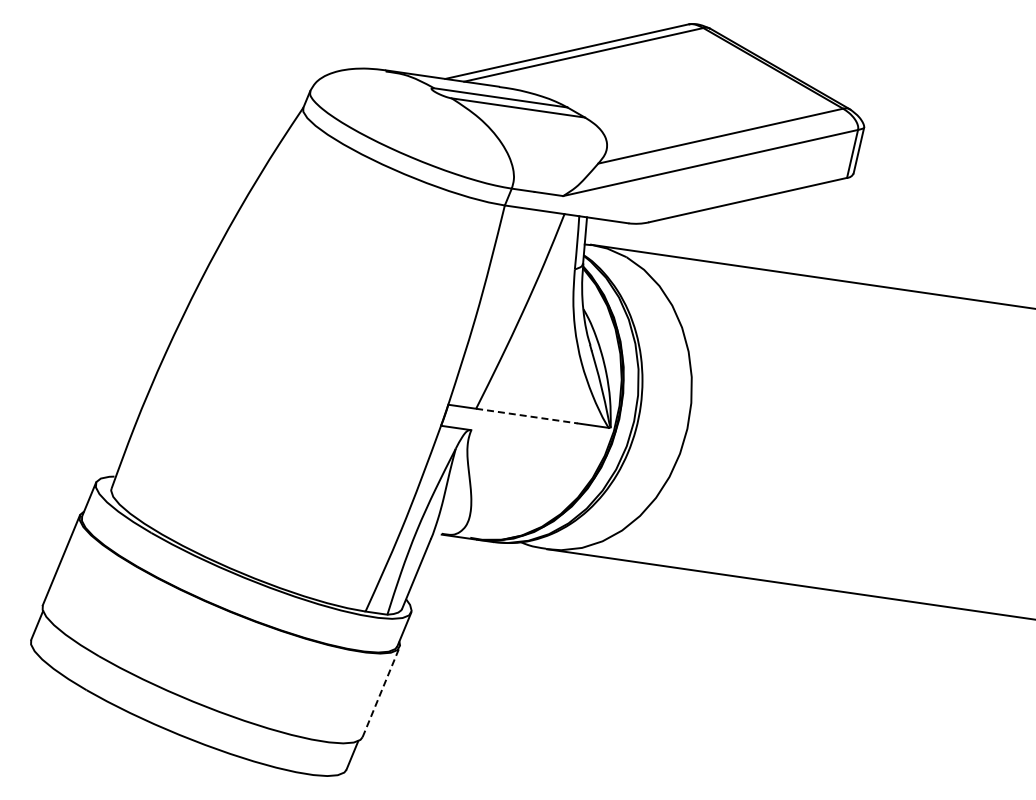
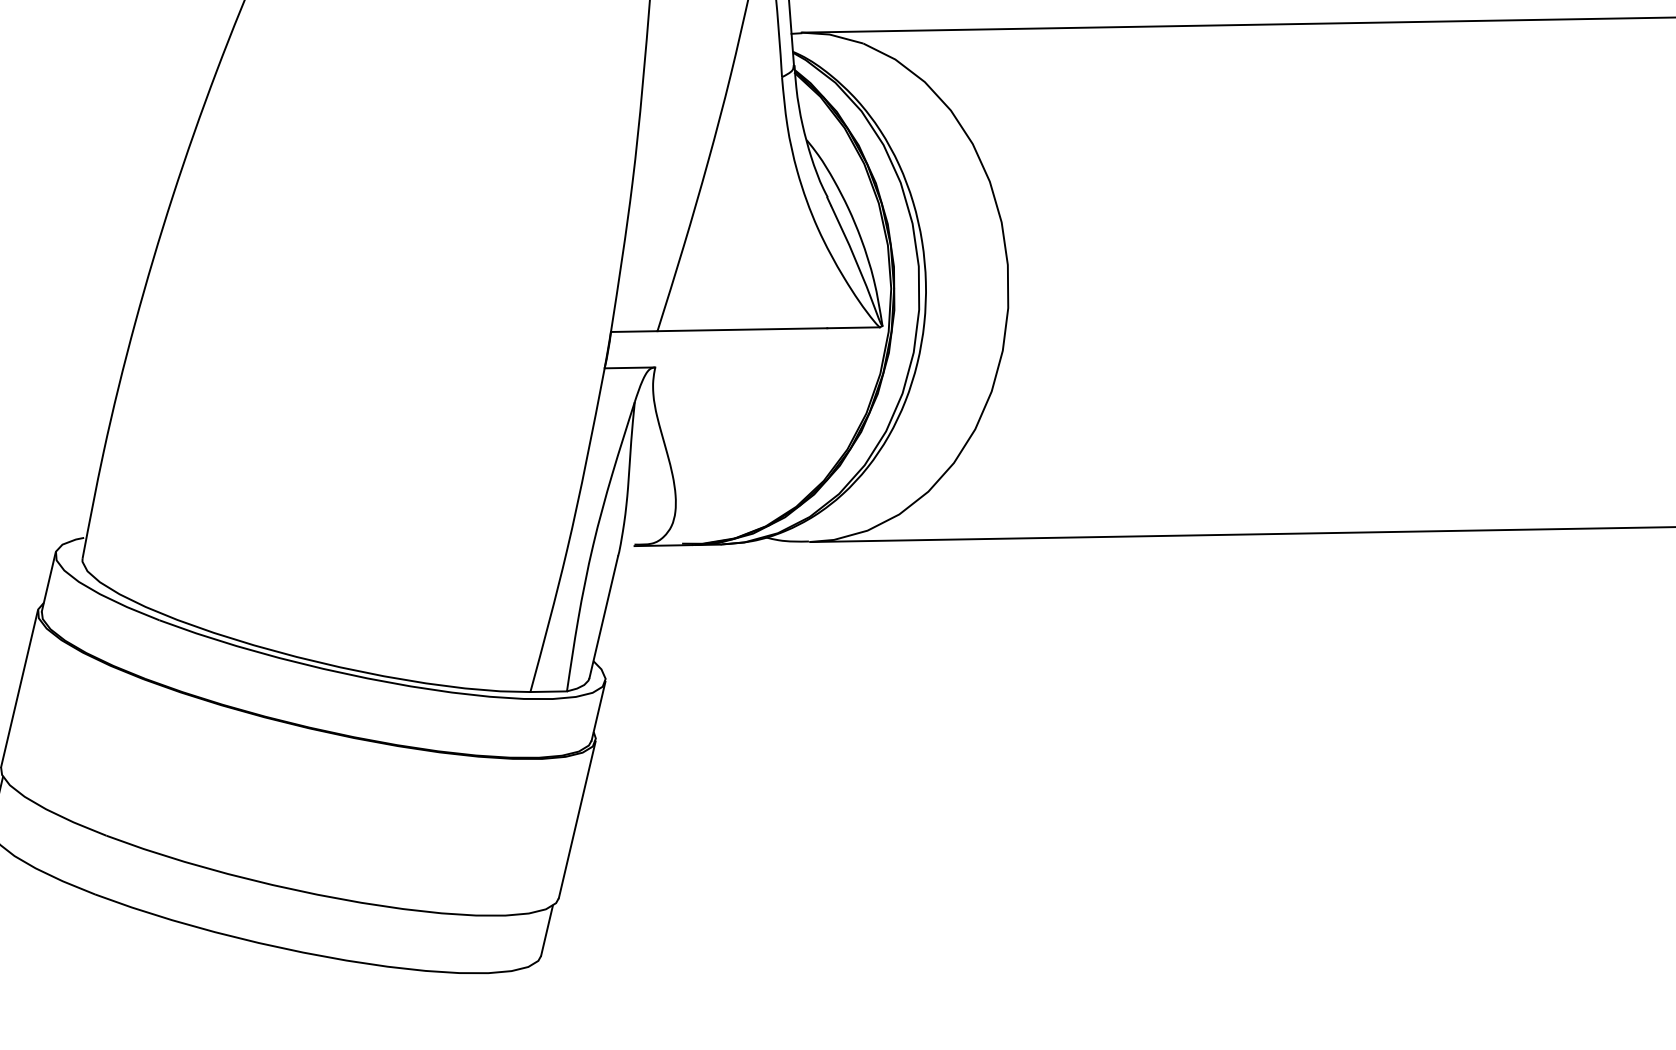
line: (527, 416) -> (743, 330), dashed -> solid
line: (381, 692) -> (577, 820), dashed -> solid

